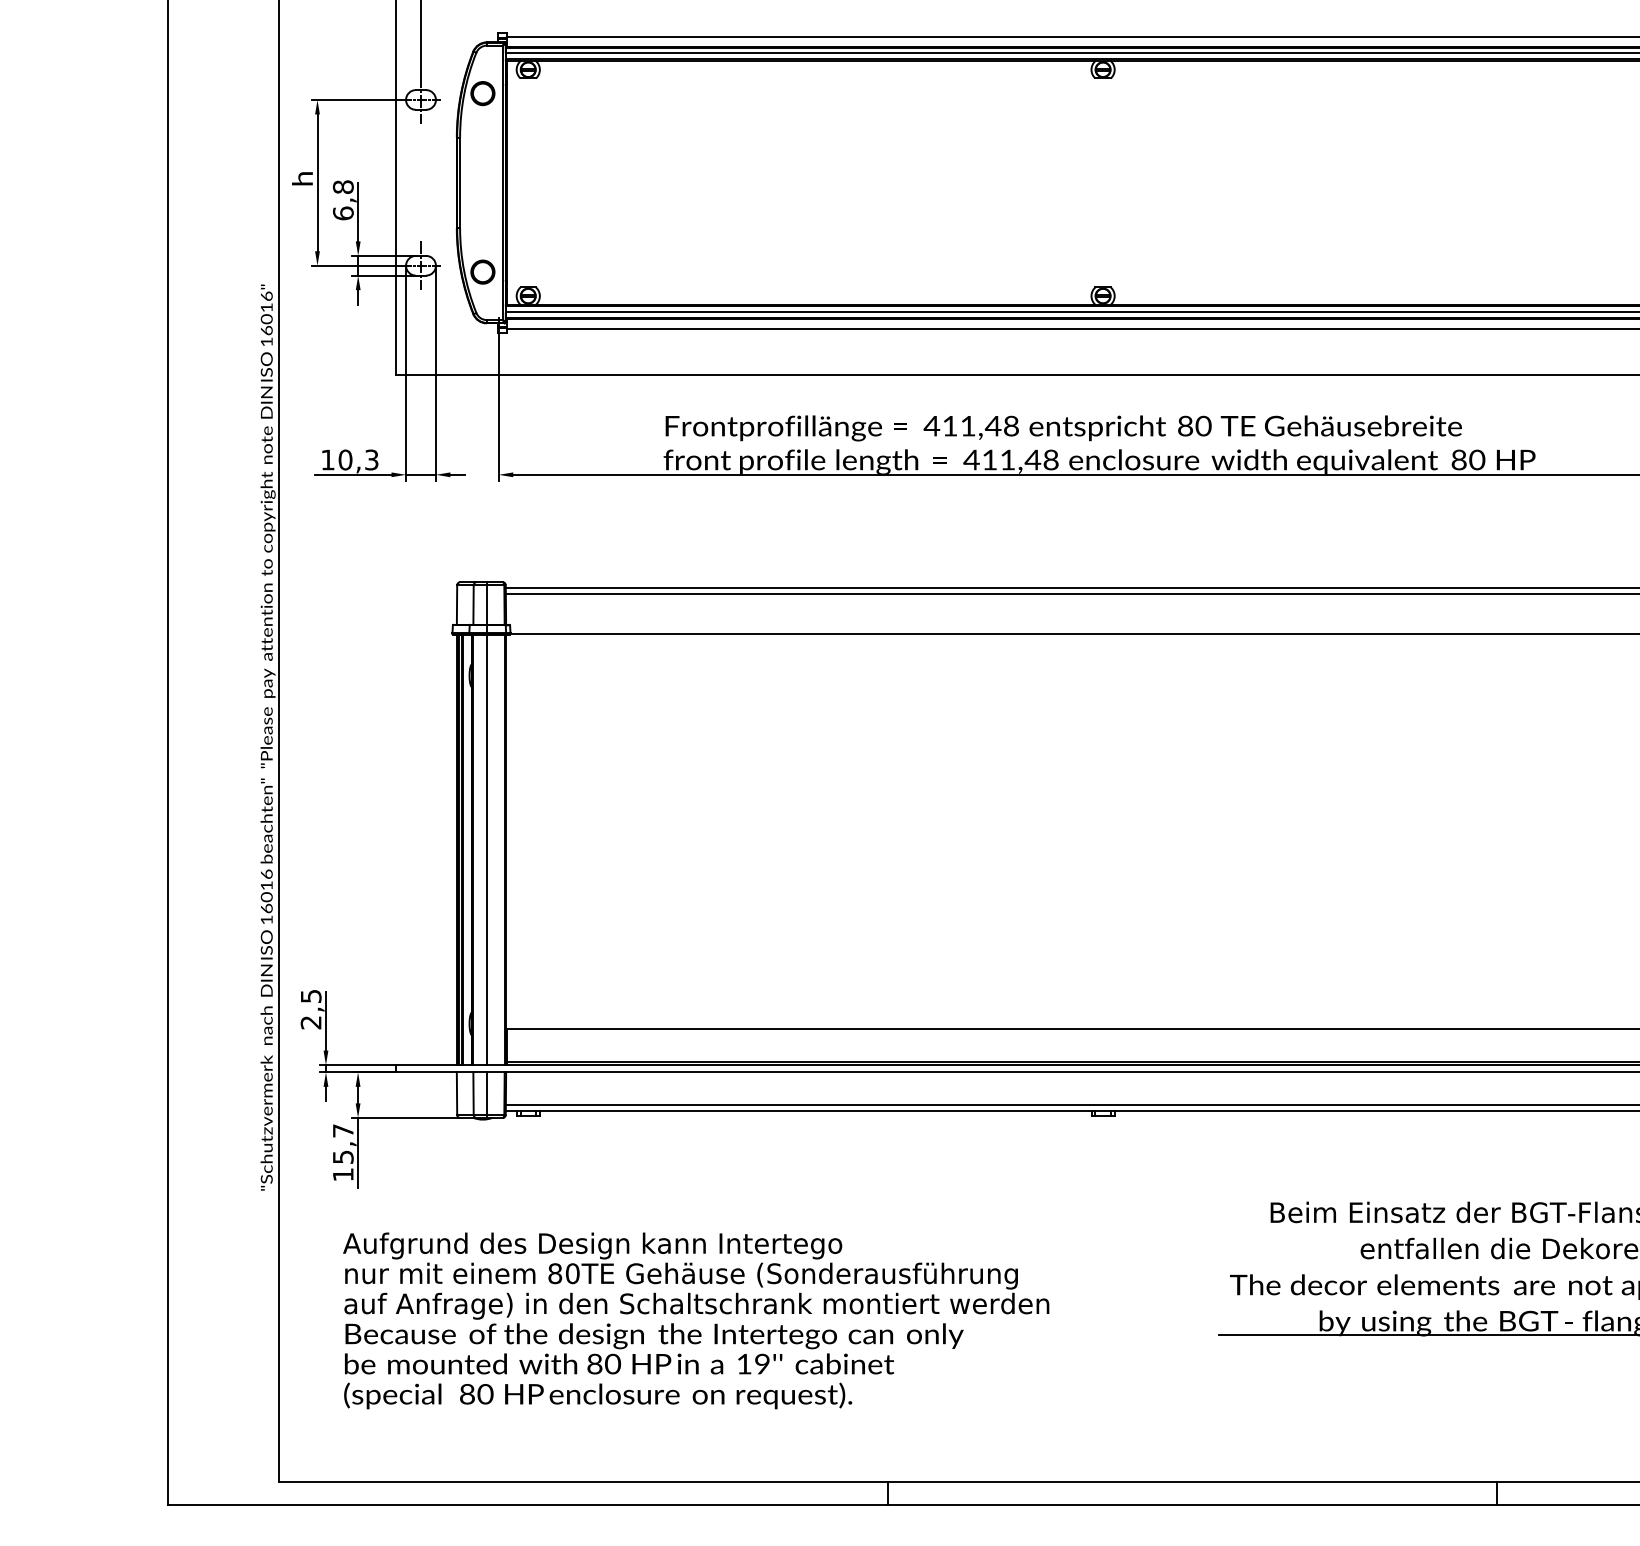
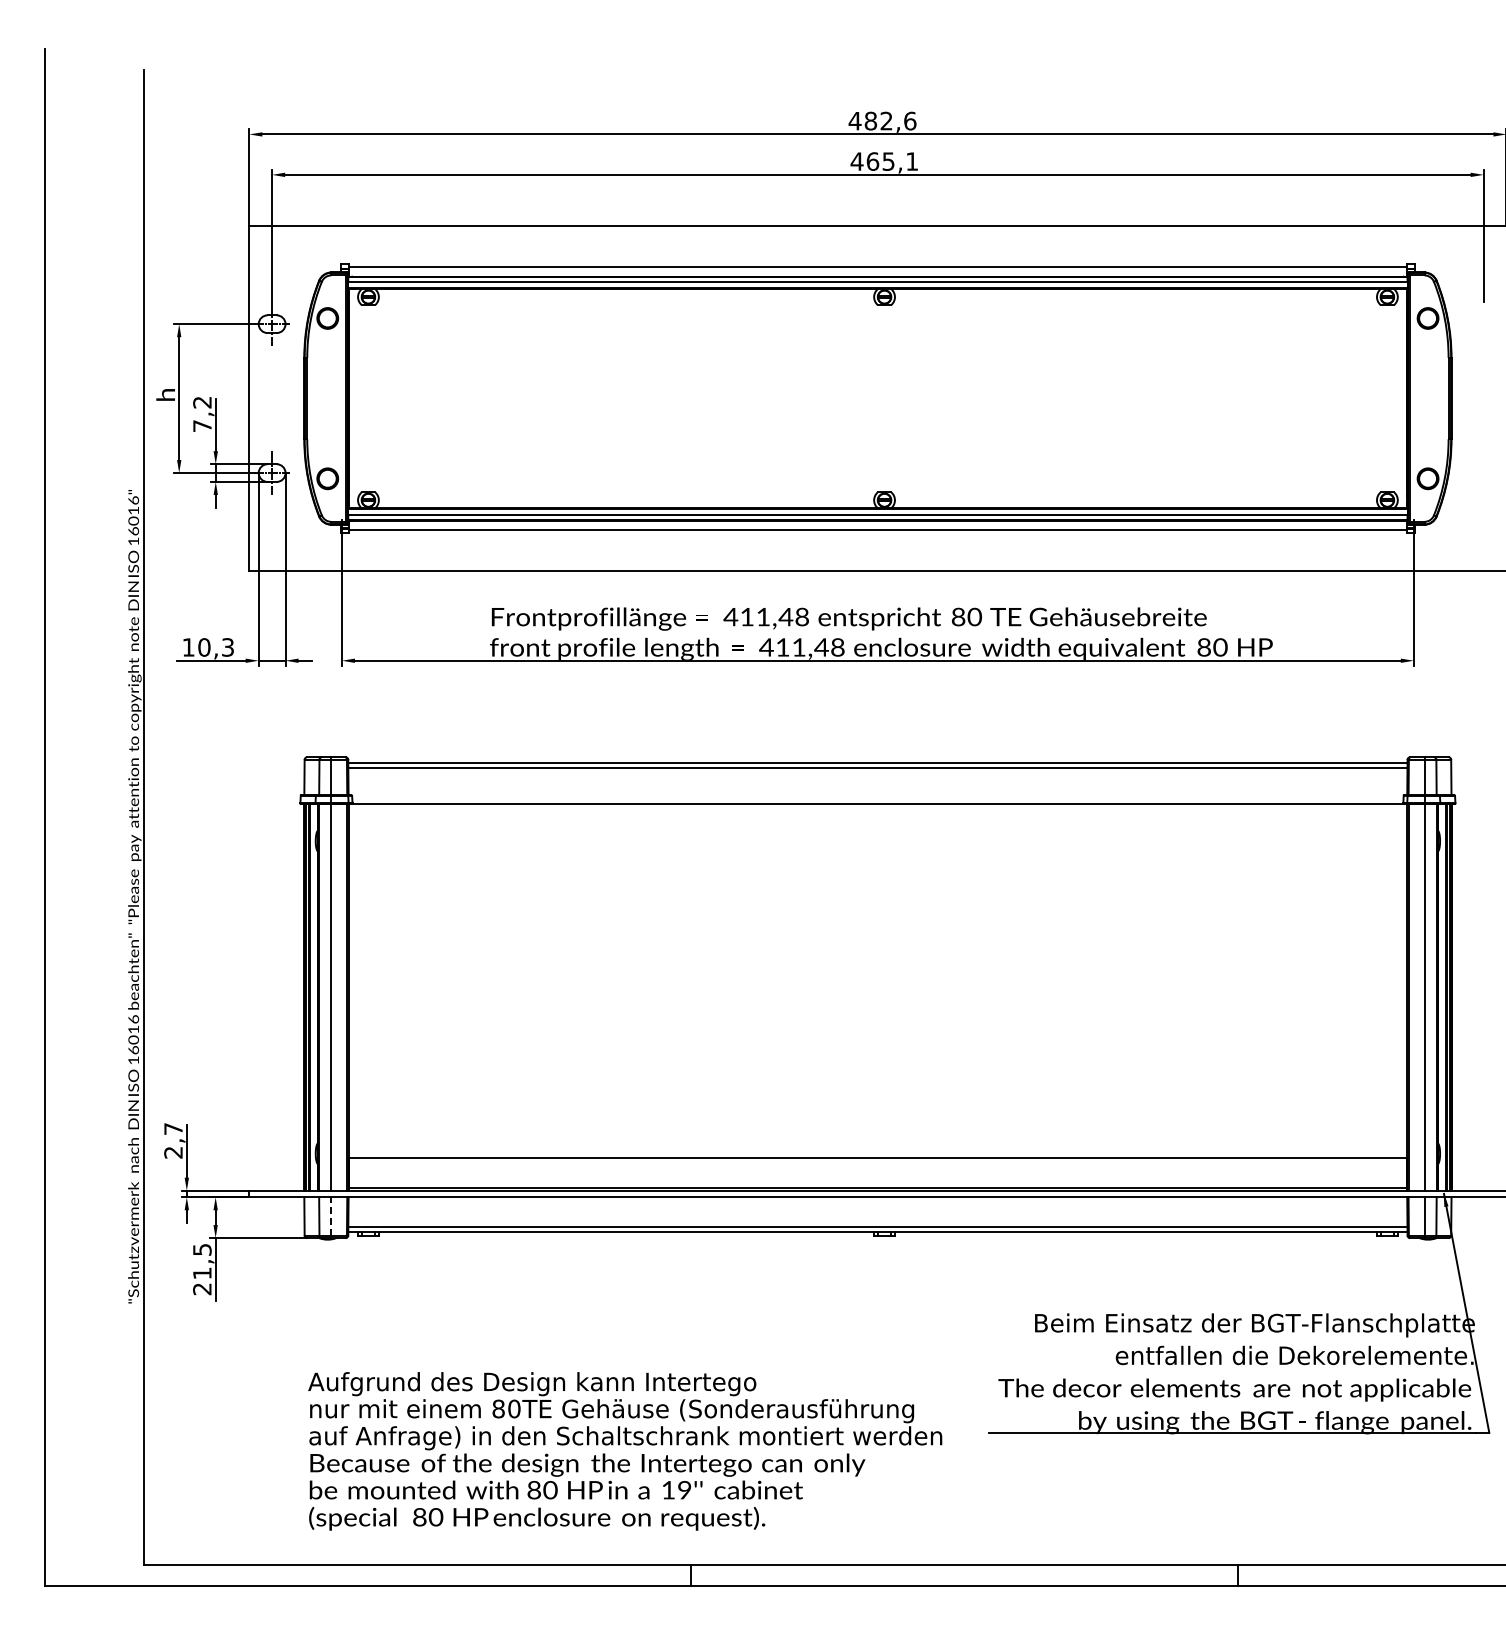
text: (343, 200) -> (202, 414), 6,8 -> 7,2
text: (311, 995) -> (173, 1128), 2,5 -> 2,7
line: (487, 1092) -> (331, 1215), solid -> dashed
text: (343, 1152) -> (202, 1269), 15,7 -> 21,5
text: (696, 1321) -> (625, 1451), moved

